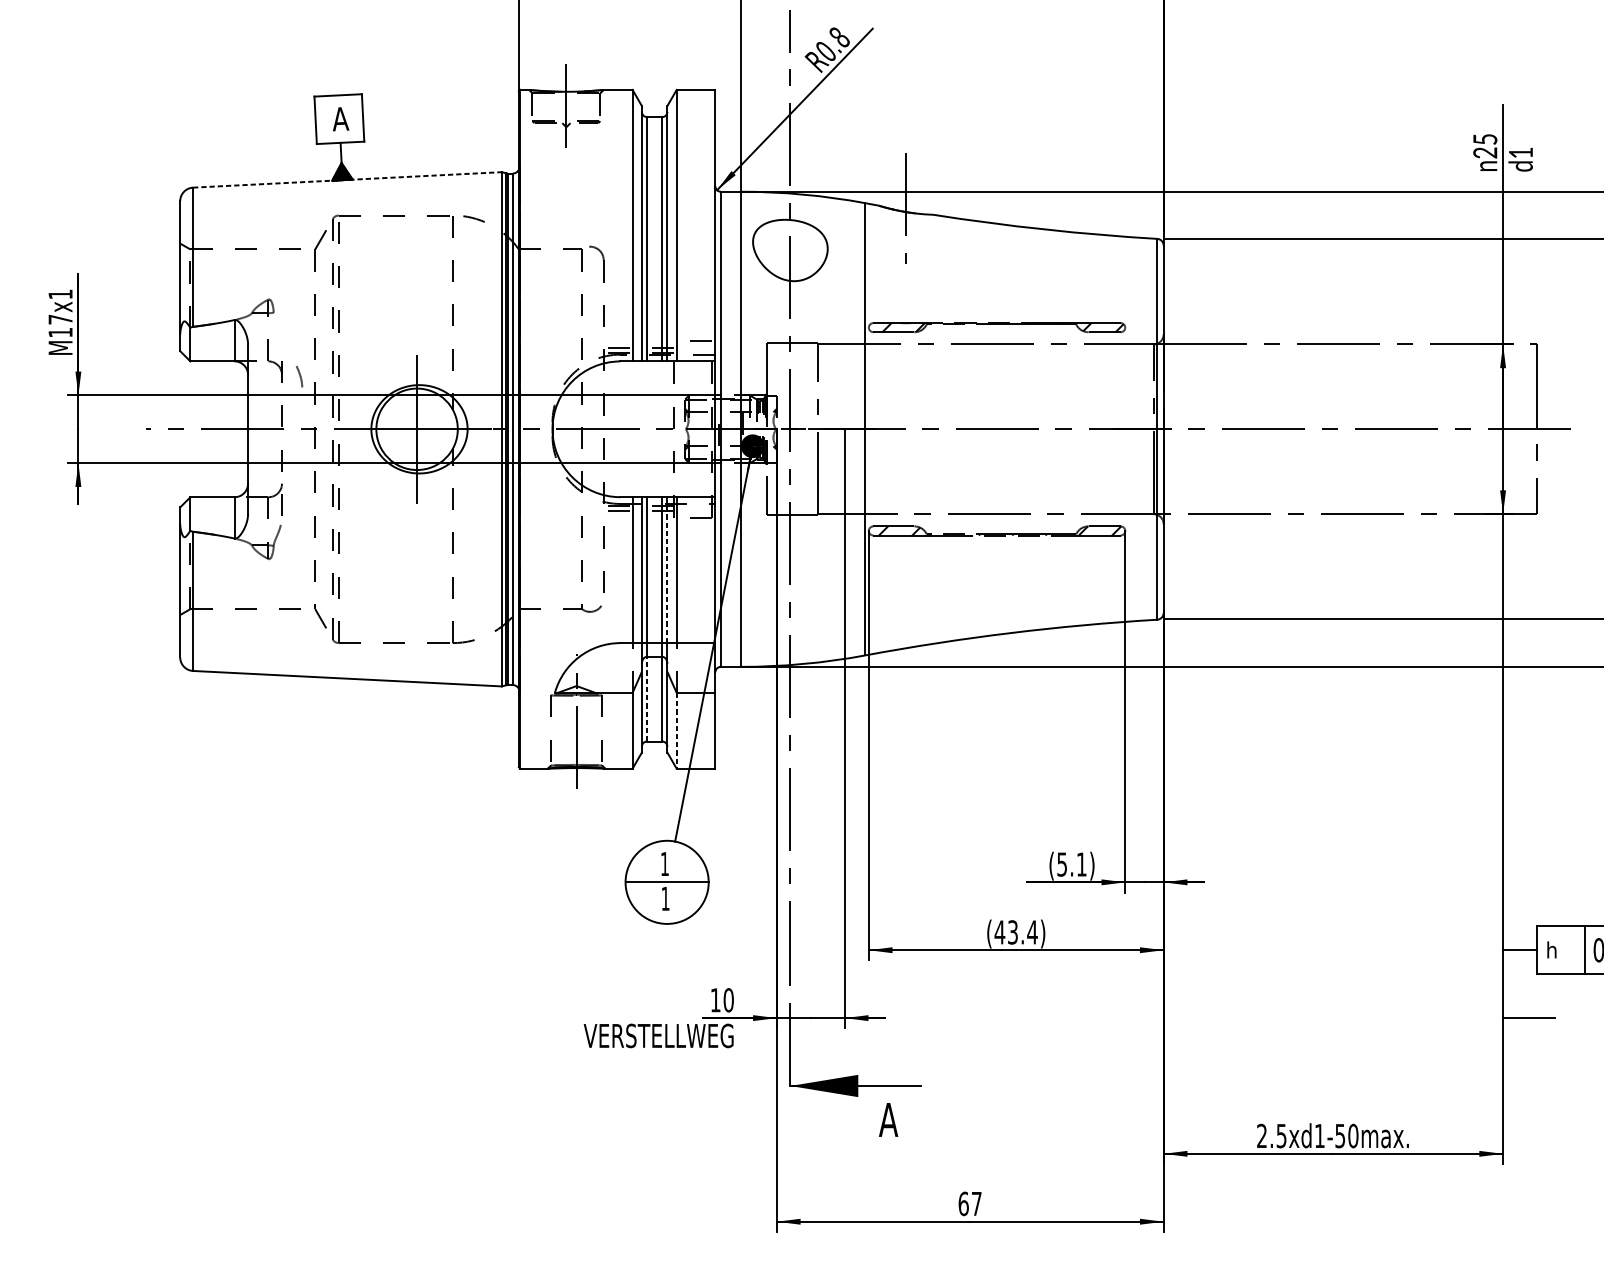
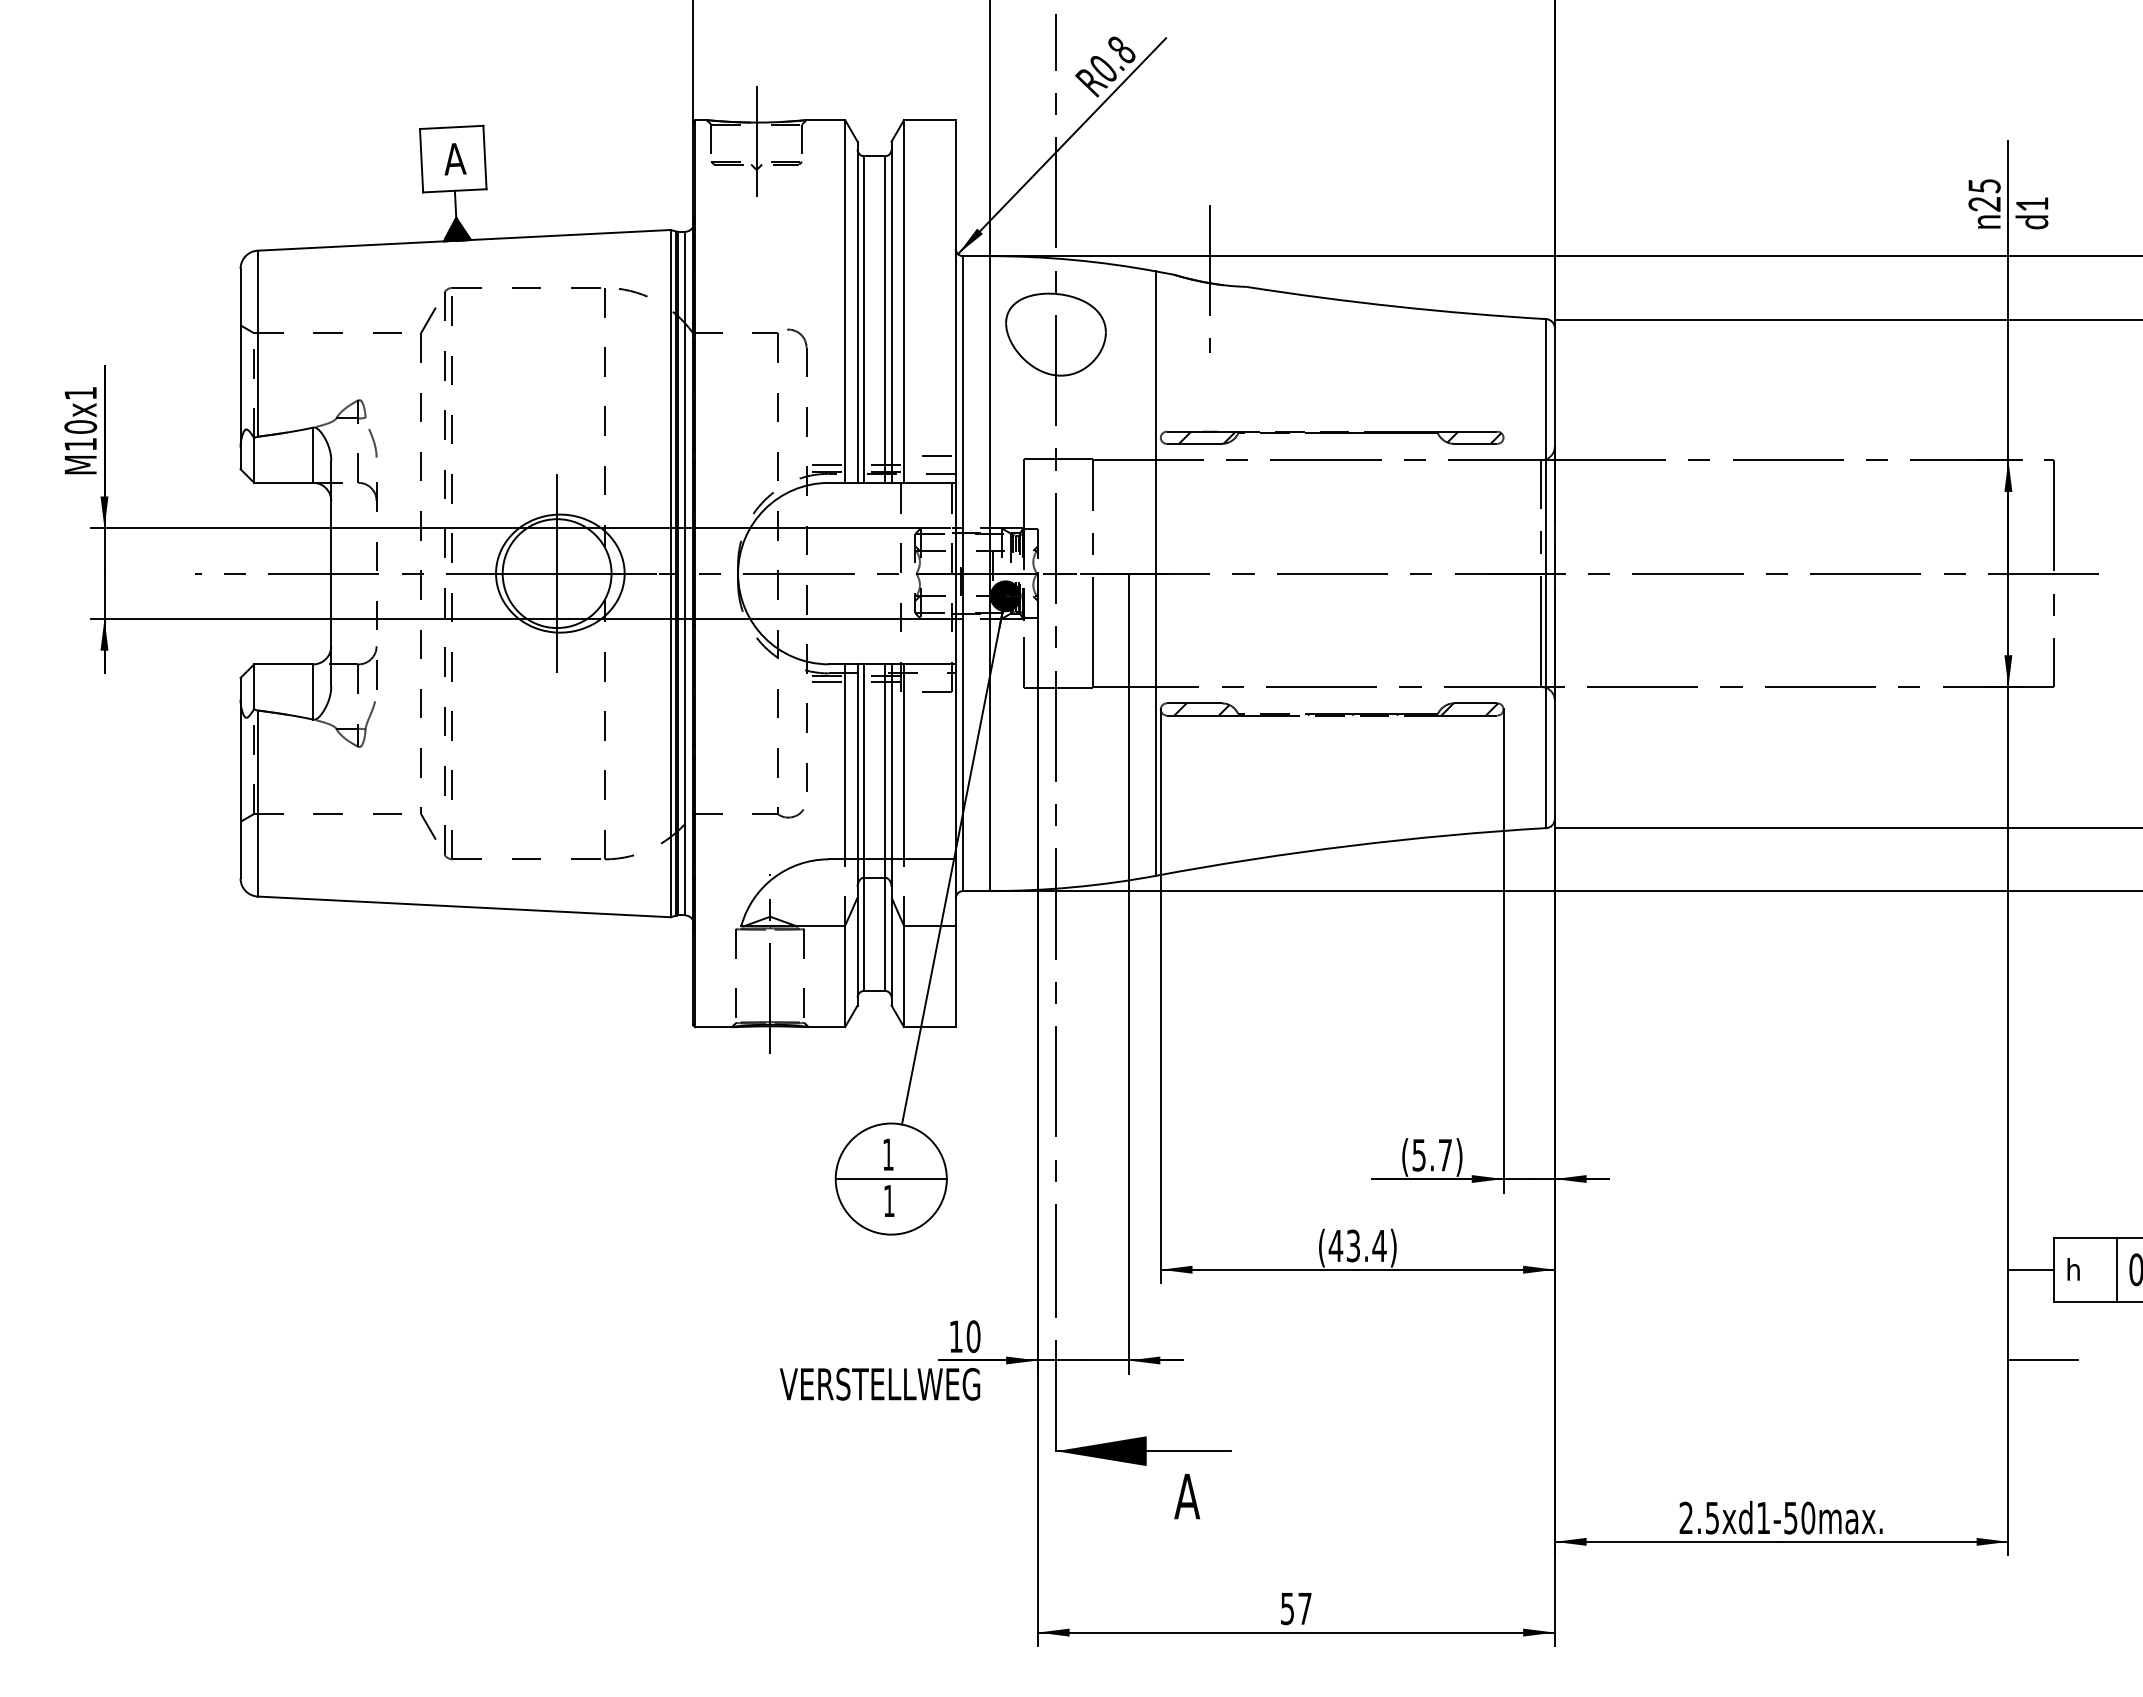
line: (347, 180) -> (464, 240), dashed -> solid
text: (60, 319) -> (80, 426), M17x1 -> M10x1
curve: (299, 376) -> (373, 443), moved
line: (667, 569) -> (891, 761), dashed -> solid
line: (647, 699) -> (864, 934), dashed -> solid
line: (677, 730) -> (904, 976), dashed -> solid
text: (1081, 864) -> (1445, 1155), (5.1) -> (5.7)
text: (963, 1203) -> (1287, 1608), 67 -> 57

